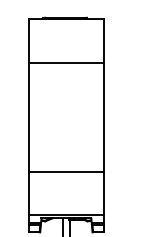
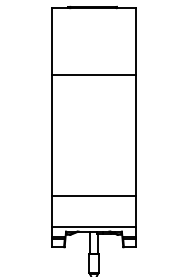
line: (65, 62) -> (93, 74), moved
line: (65, 171) -> (93, 195), moved

